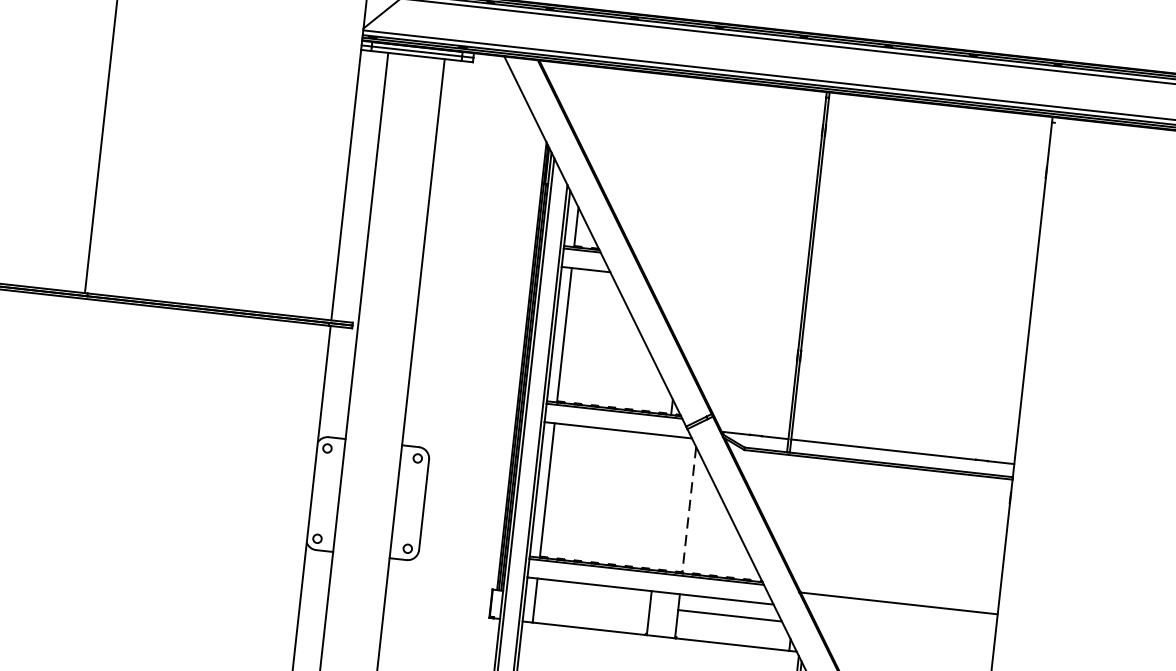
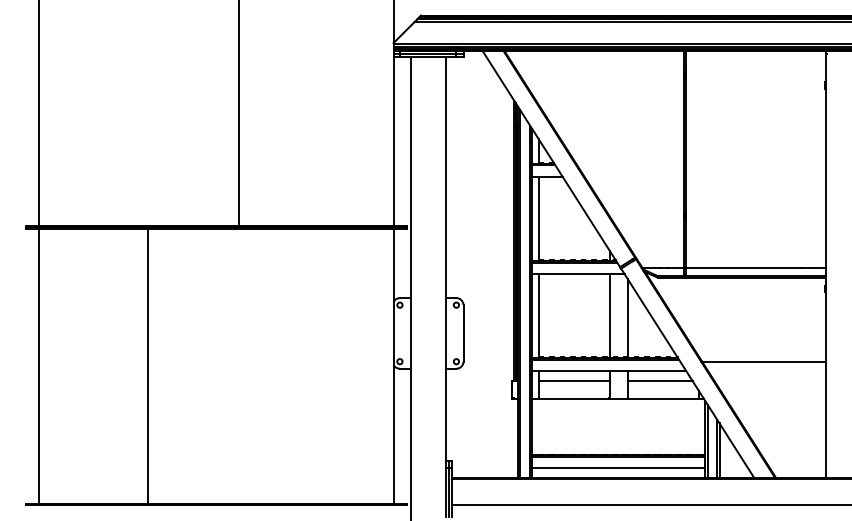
line: (662, 503) -> (610, 316), added
line: (688, 509) -> (627, 318), dashed -> solid
line: (593, 601) -> (574, 381), added

